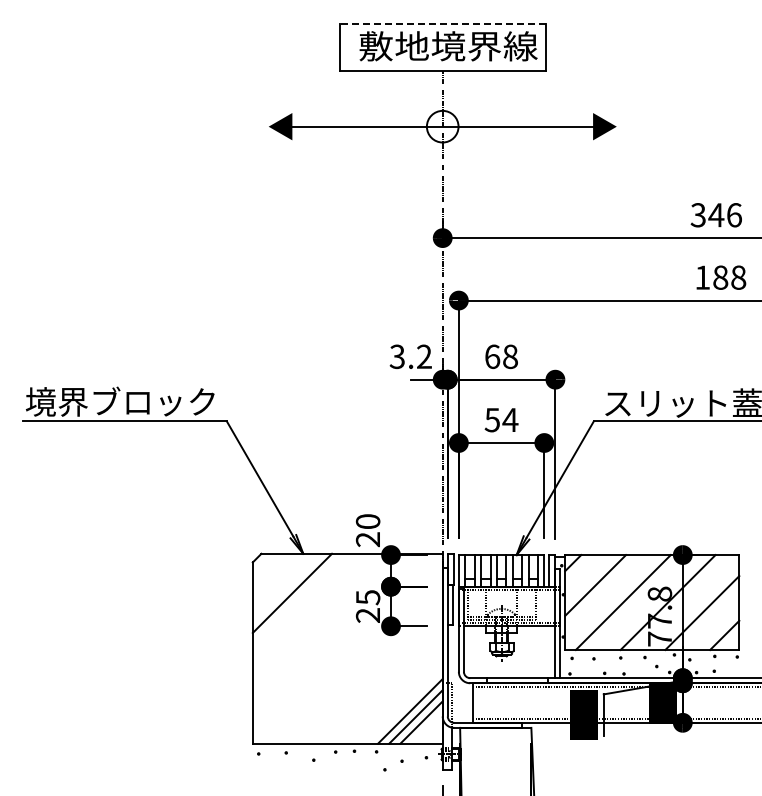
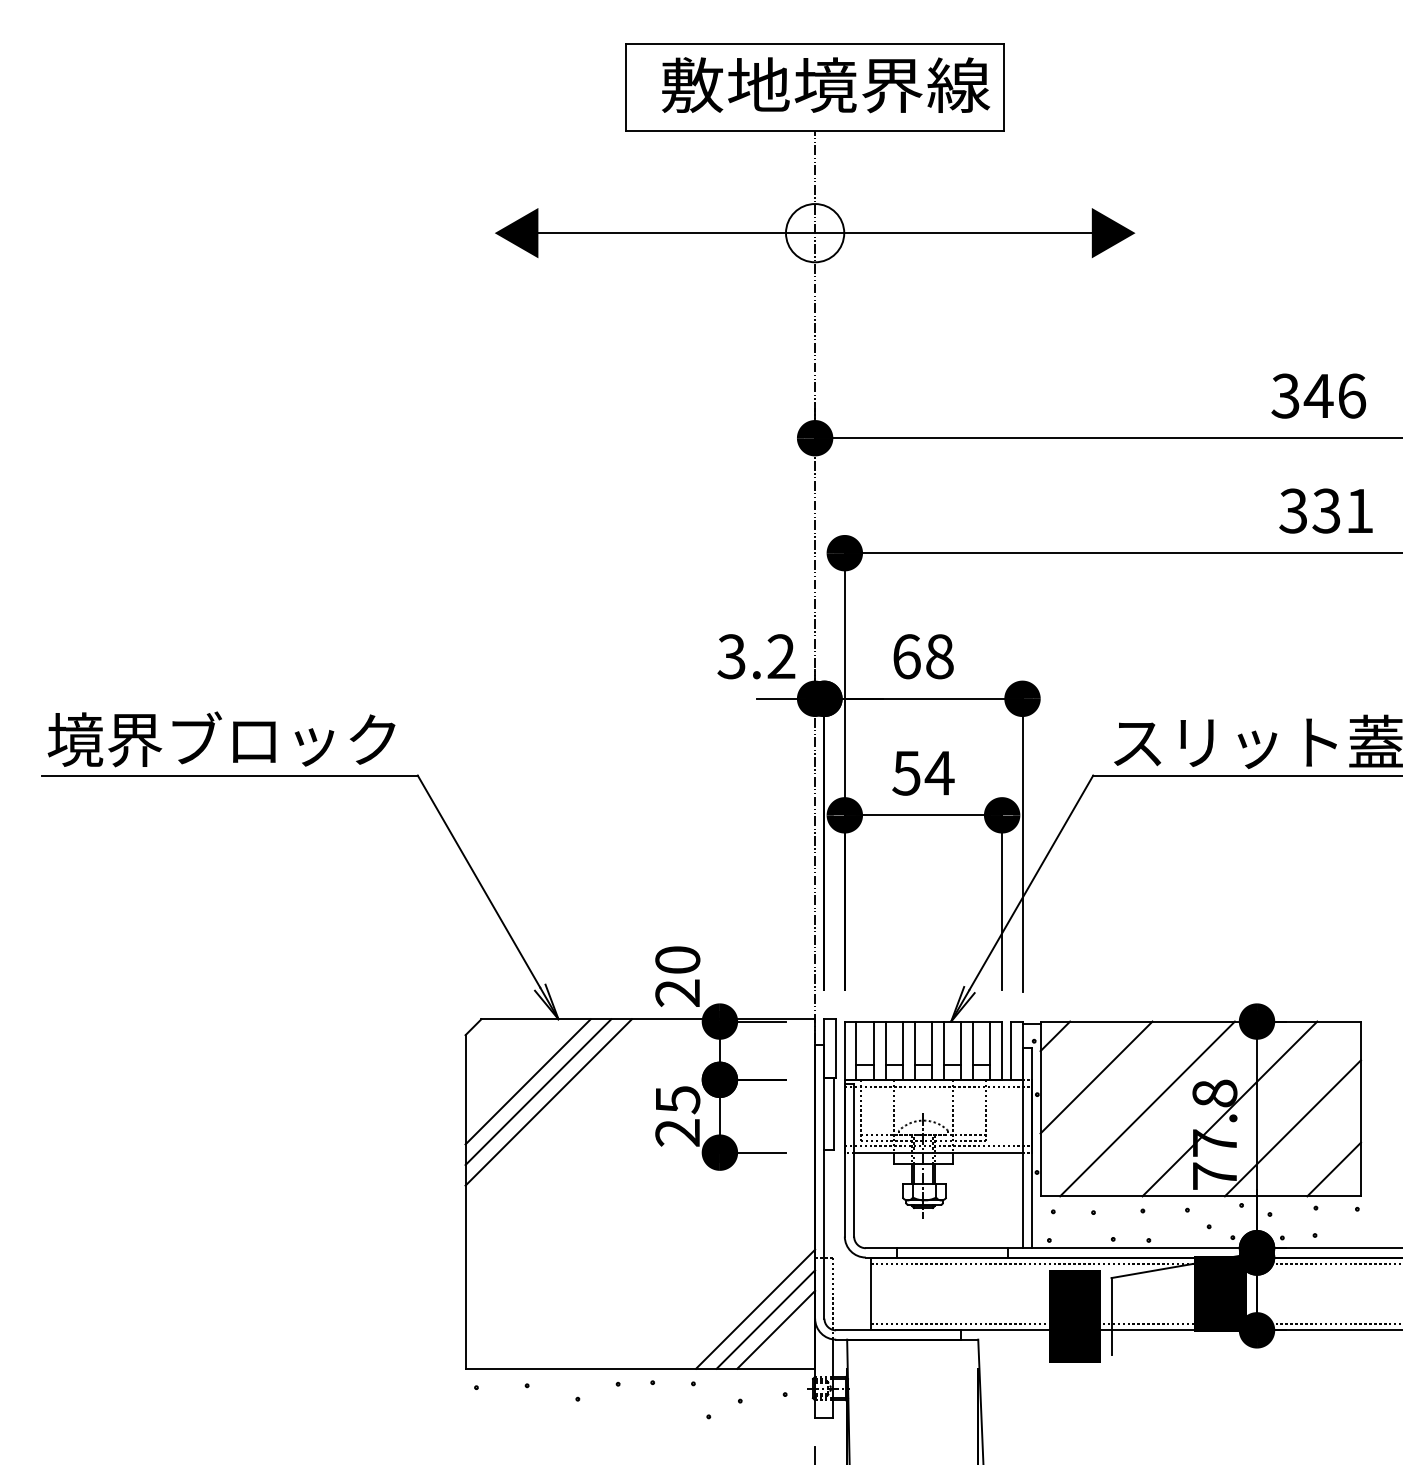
line: (442, 23) -> (814, 43), dashed -> solid
text: (720, 277) -> (1326, 510), 188 -> 331
line: (286, 587) -> (527, 1081), added
line: (297, 598) -> (547, 1101), added

